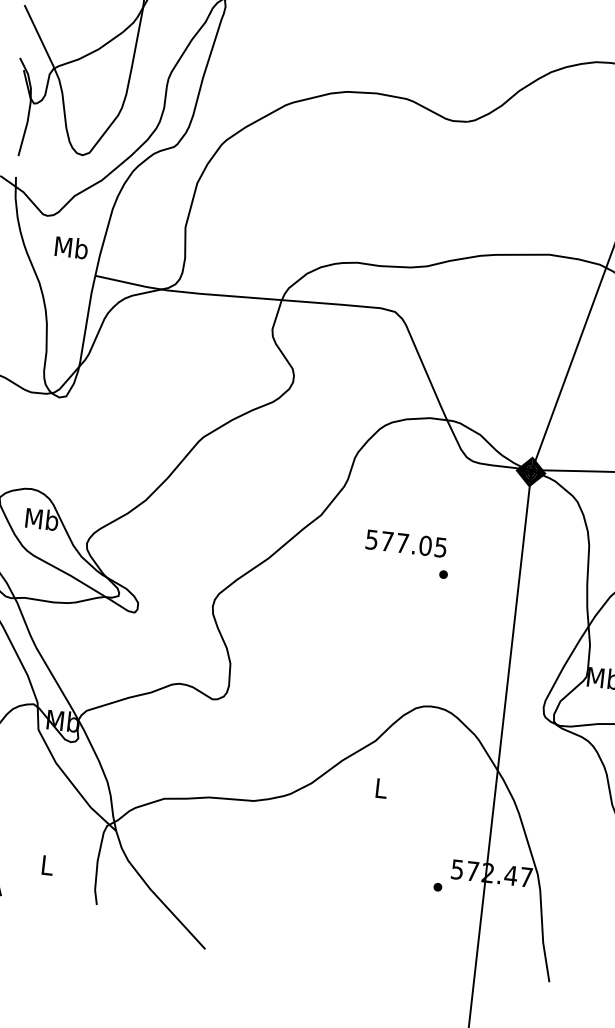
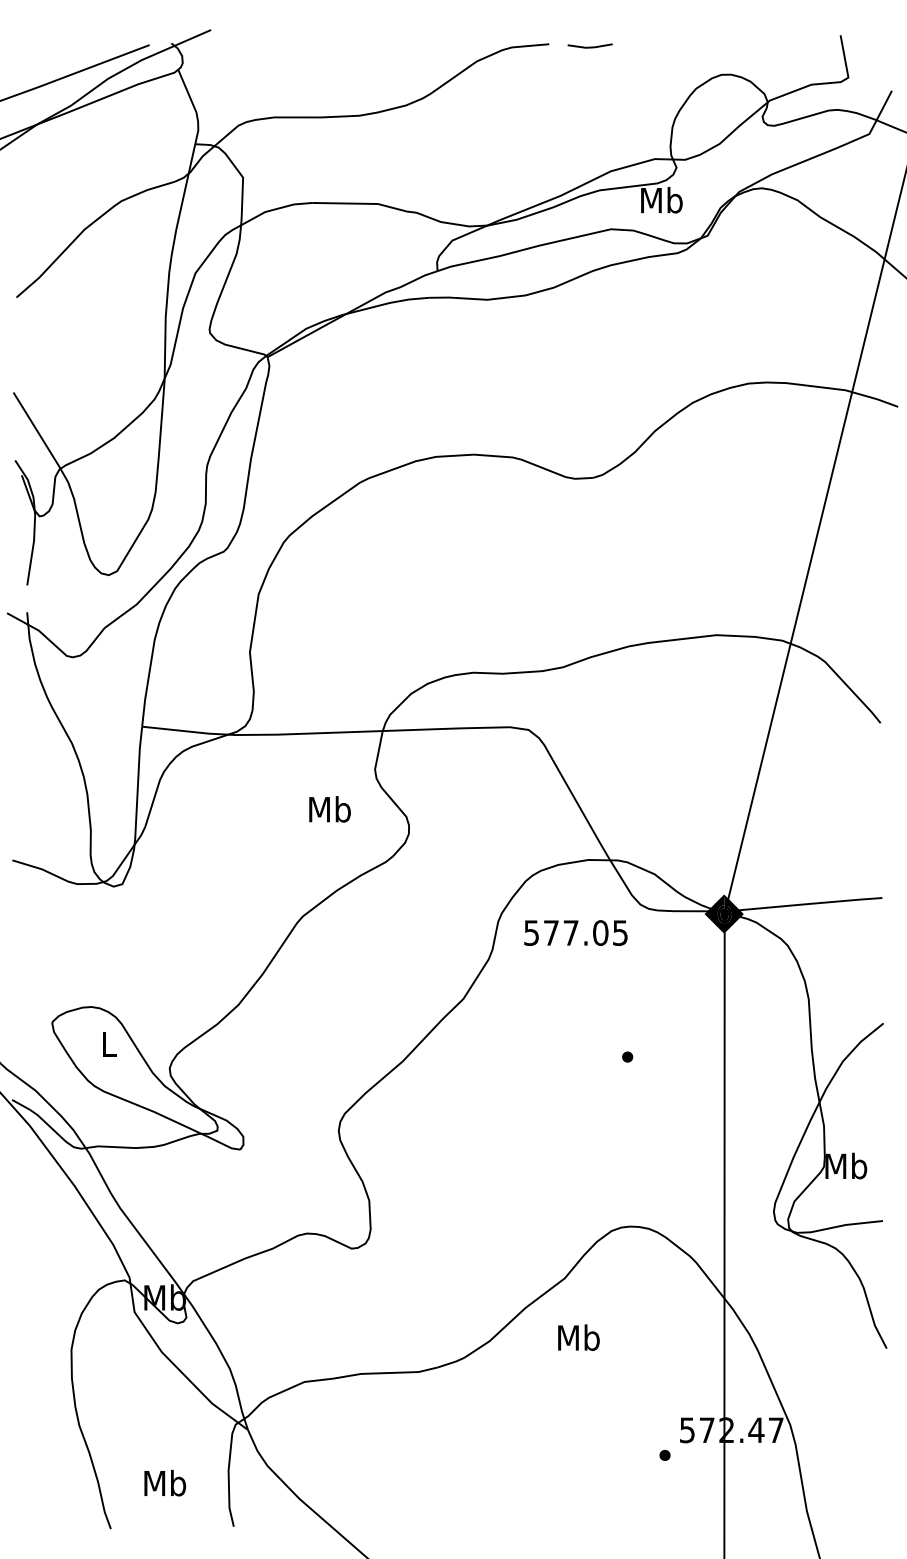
text: (71, 247) -> (329, 809), moved
text: (42, 518) -> (109, 1043), Mb -> L
text: (406, 543) -> (575, 932), moved
text: (380, 788) -> (578, 1337), L -> Mb
text: (47, 864) -> (165, 1482), L -> Mb

